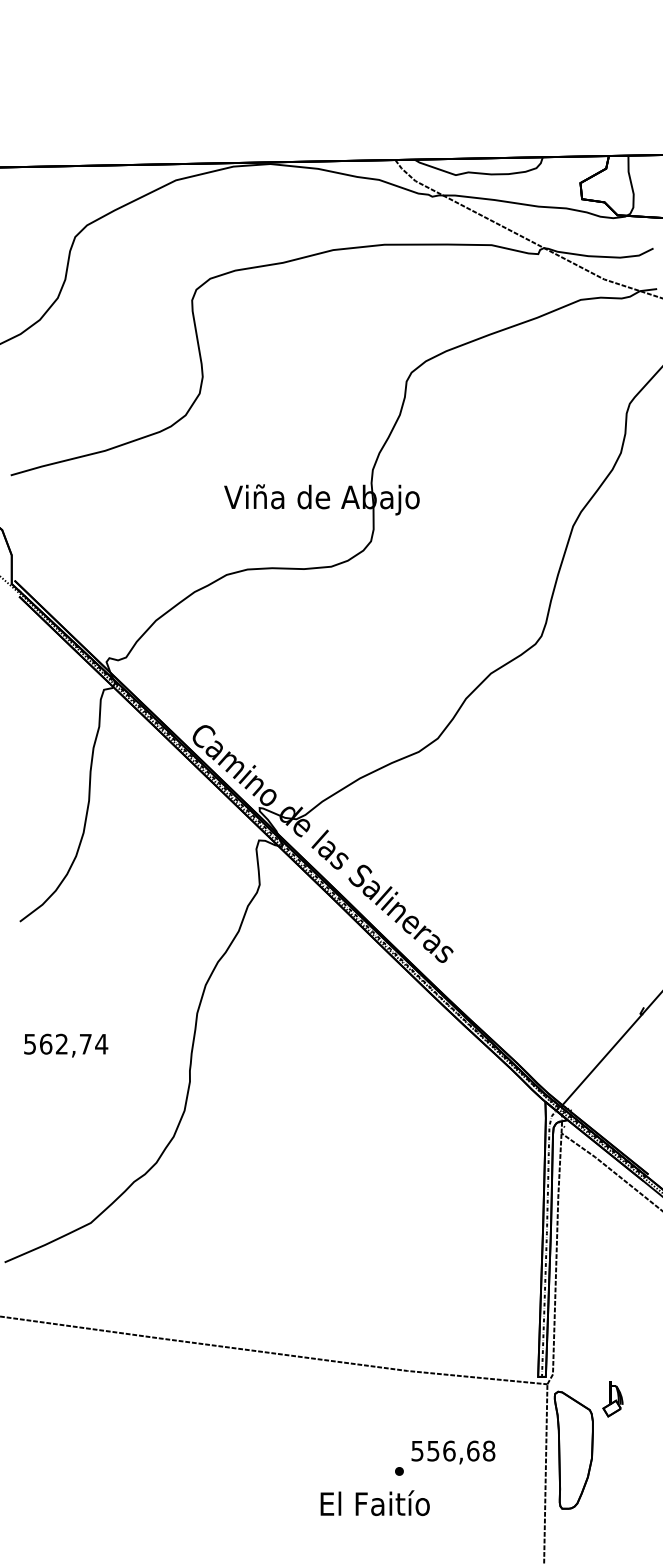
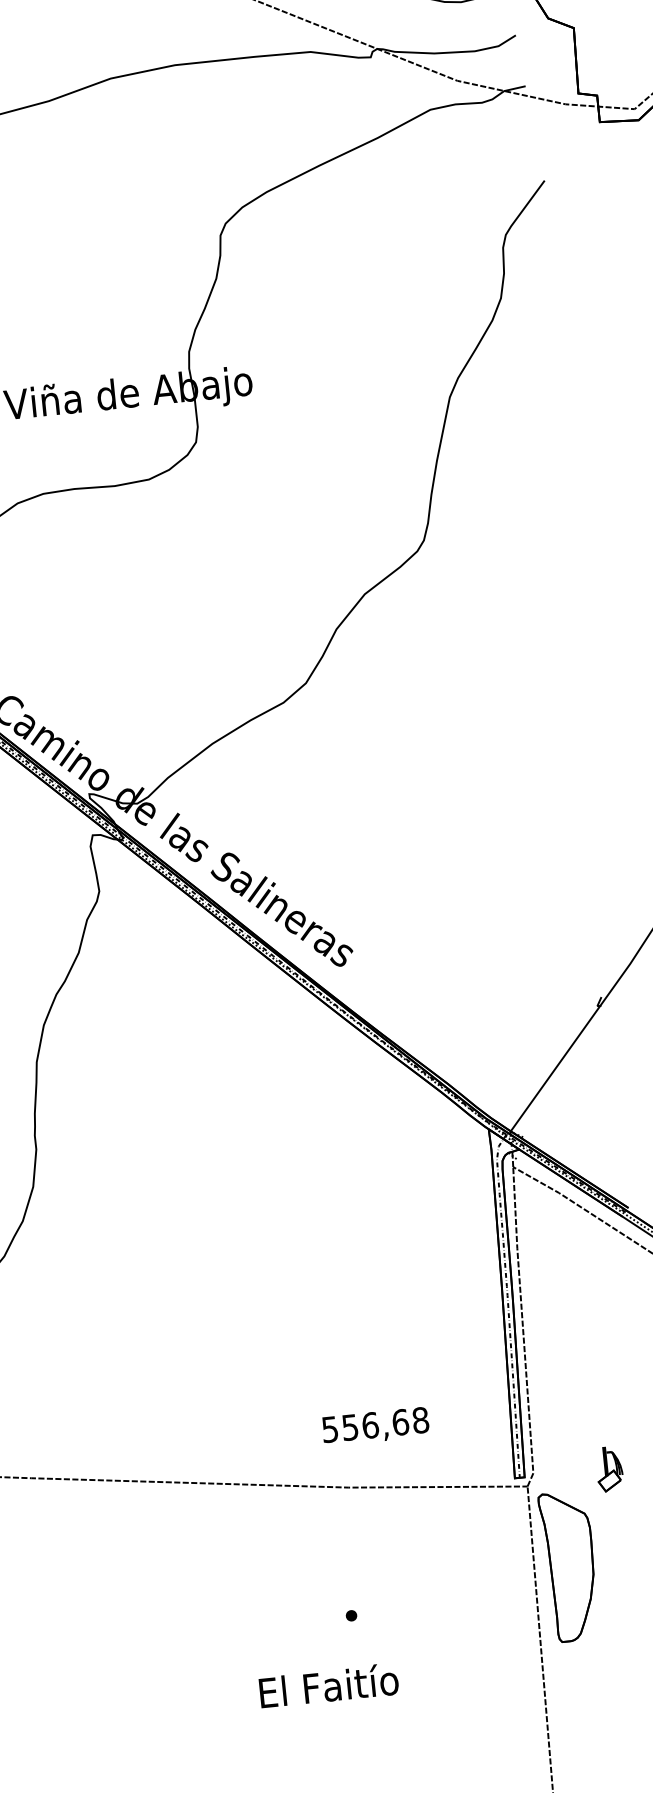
part: (612, 1399) -> (609, 1469), moved
text: (453, 1452) -> (375, 1426), moved
text: (374, 1503) -> (328, 1686), moved

